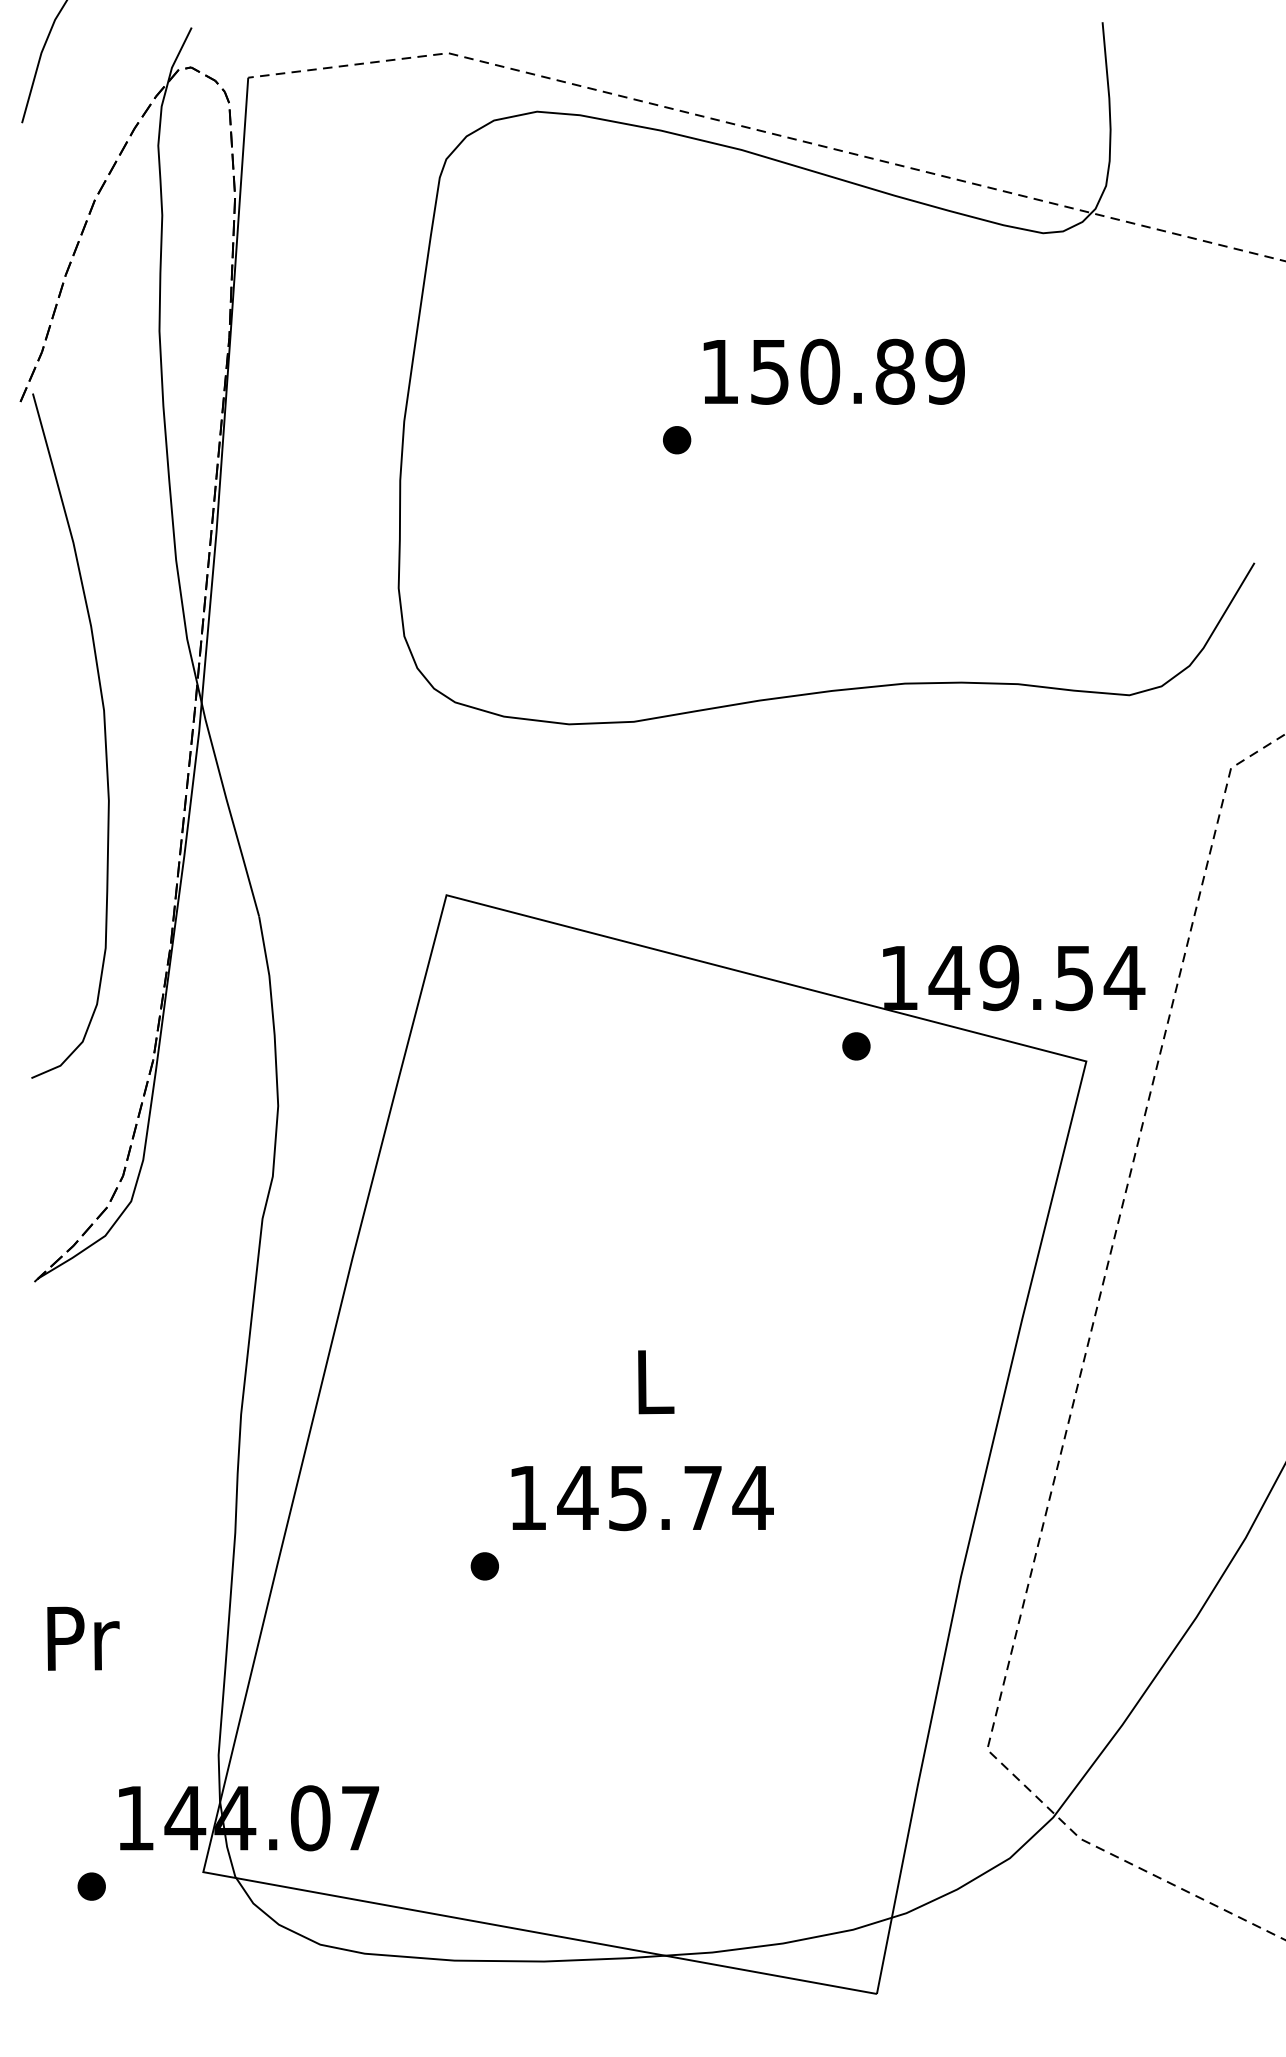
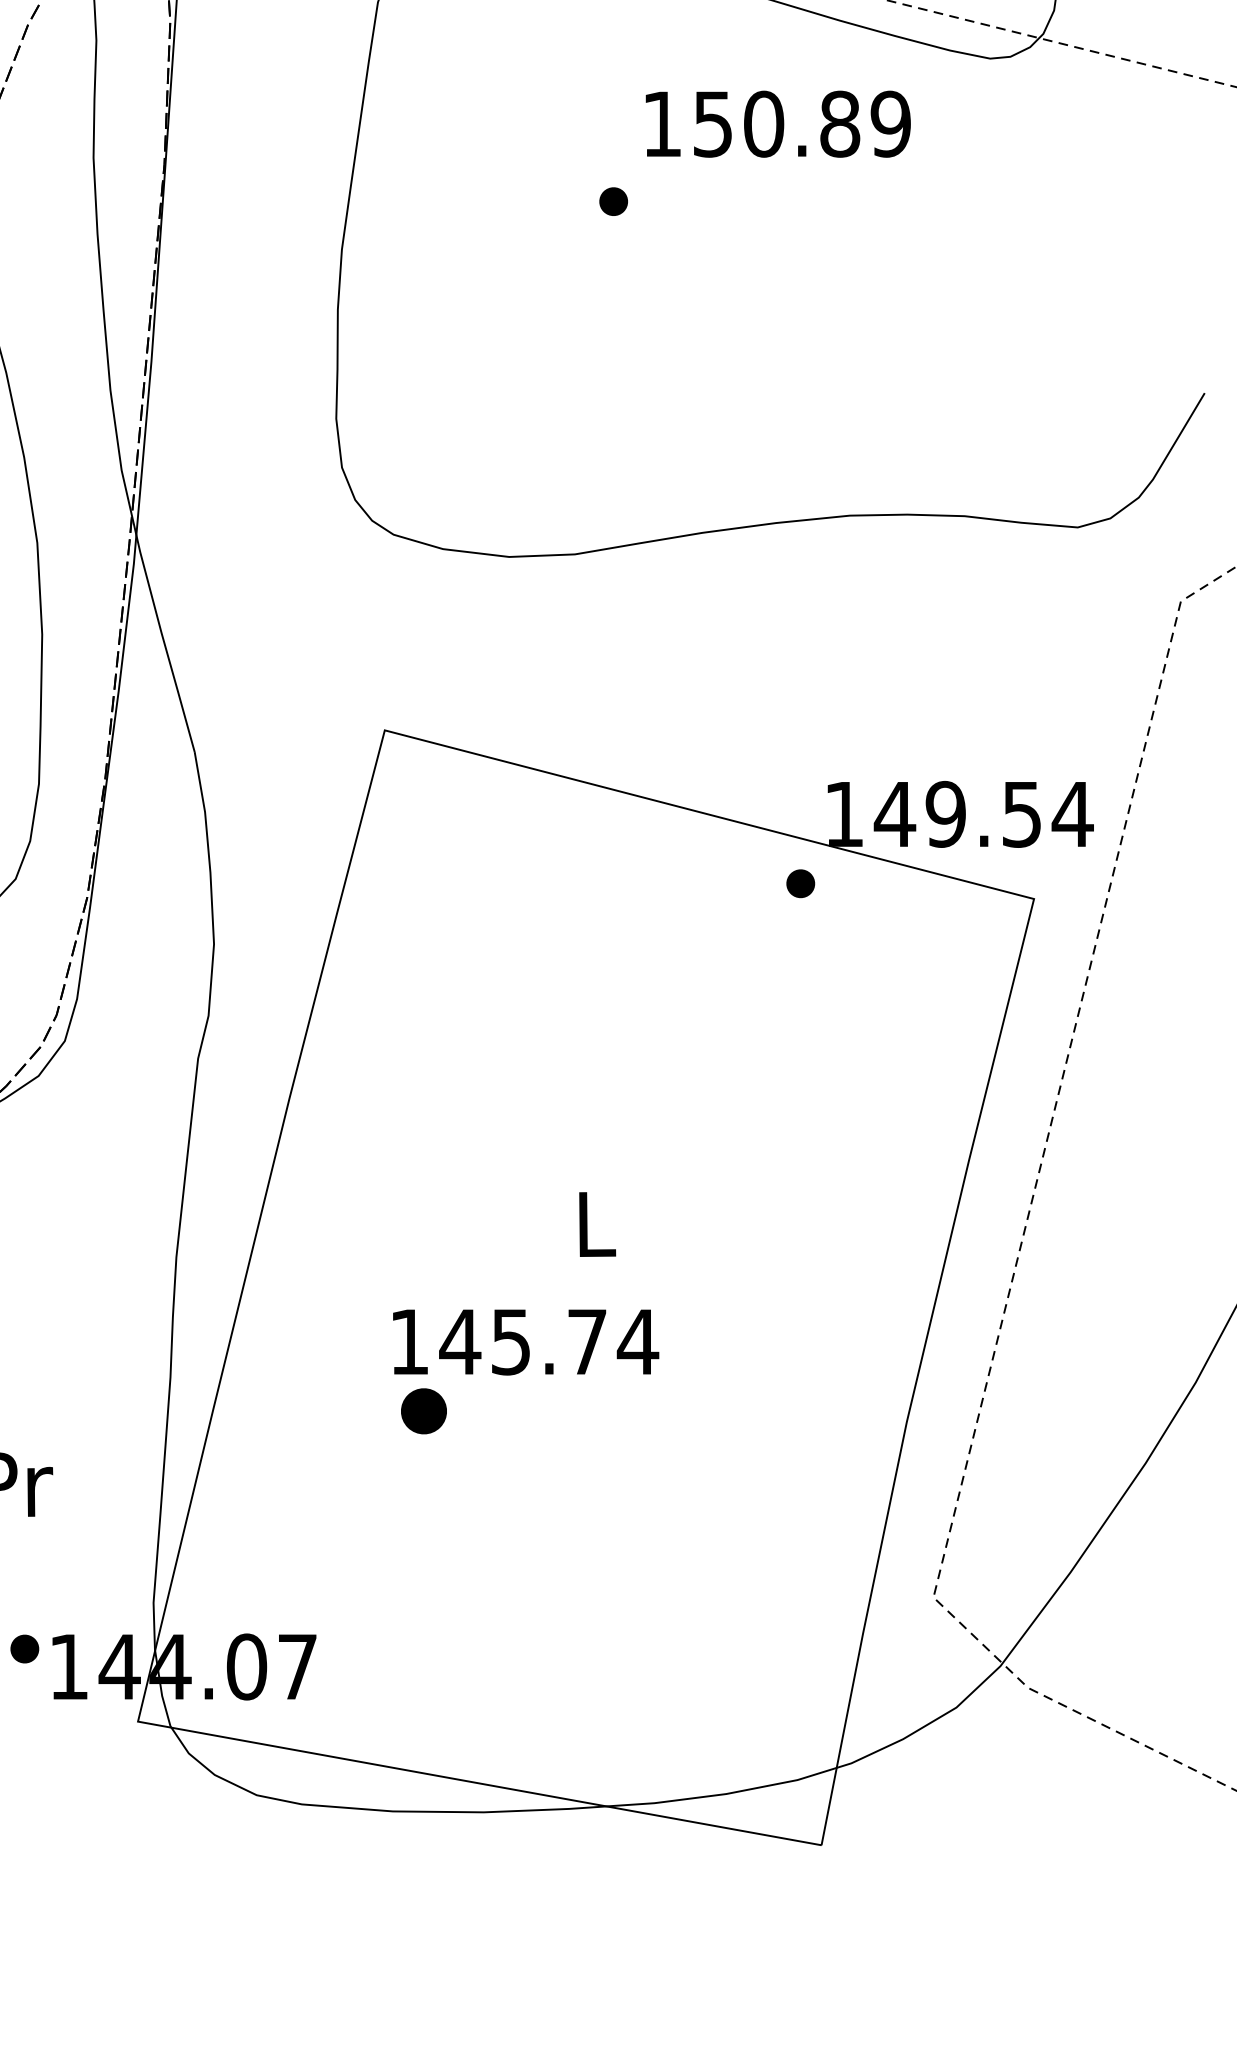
text: (833, 371) -> (777, 123), moved
part: (677, 440) -> (614, 201), moved
text: (642, 1498) -> (525, 1342), moved
part: (484, 1566) -> (423, 1411), size x1.6
part: (91, 1886) -> (24, 1648), moved

